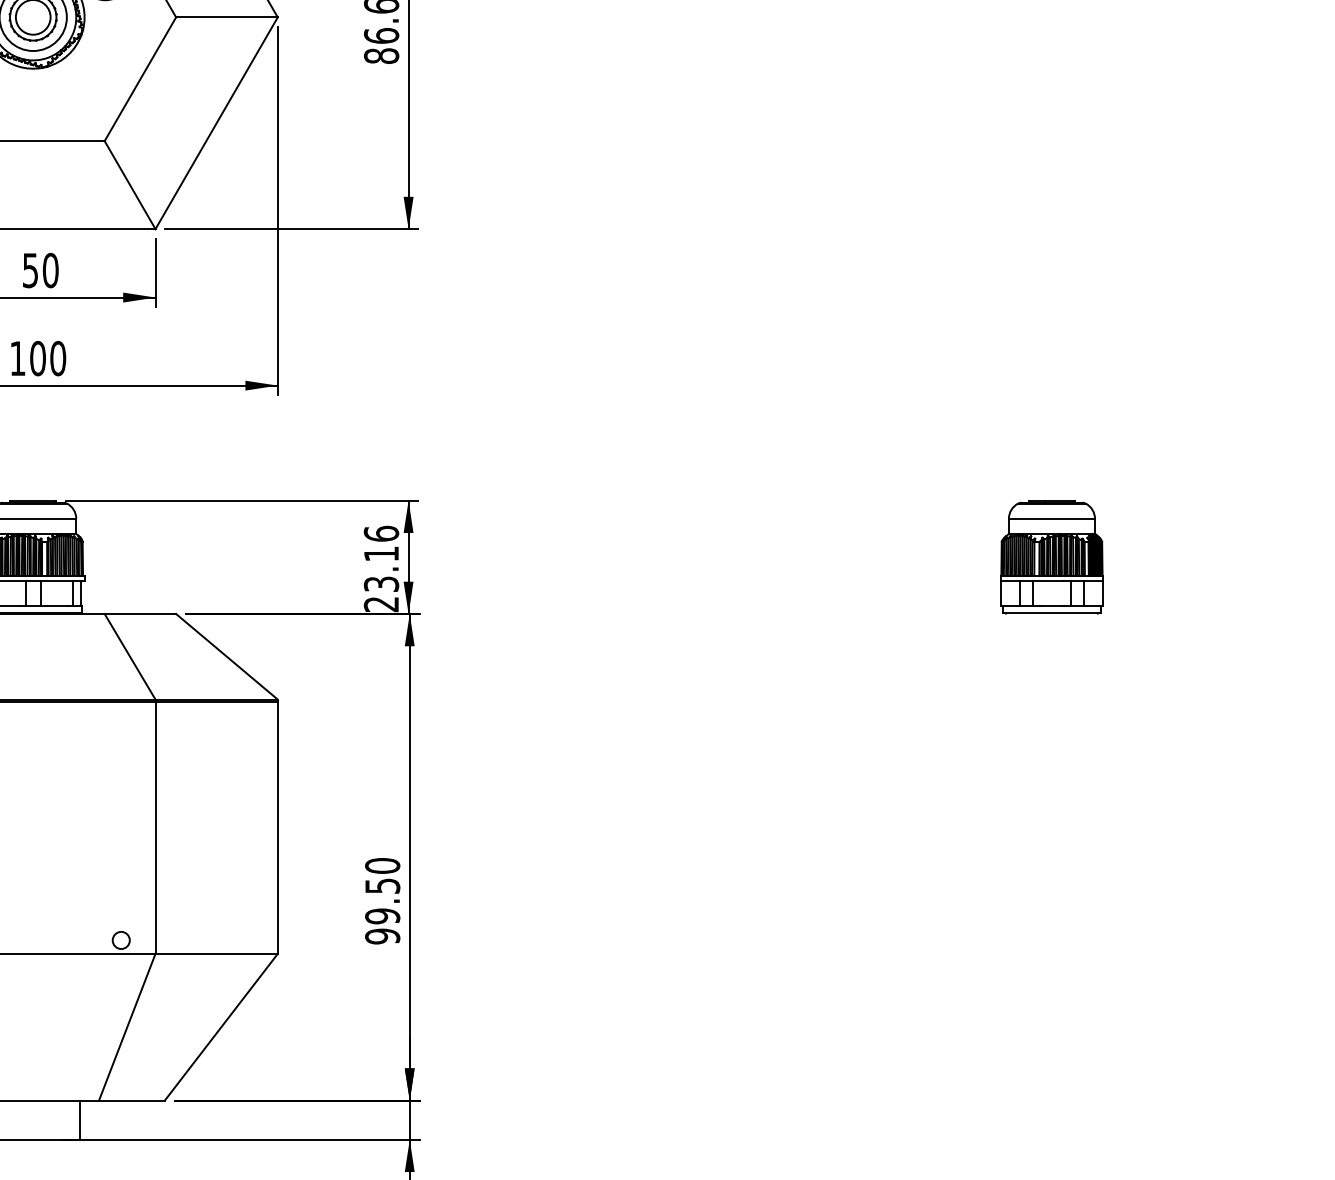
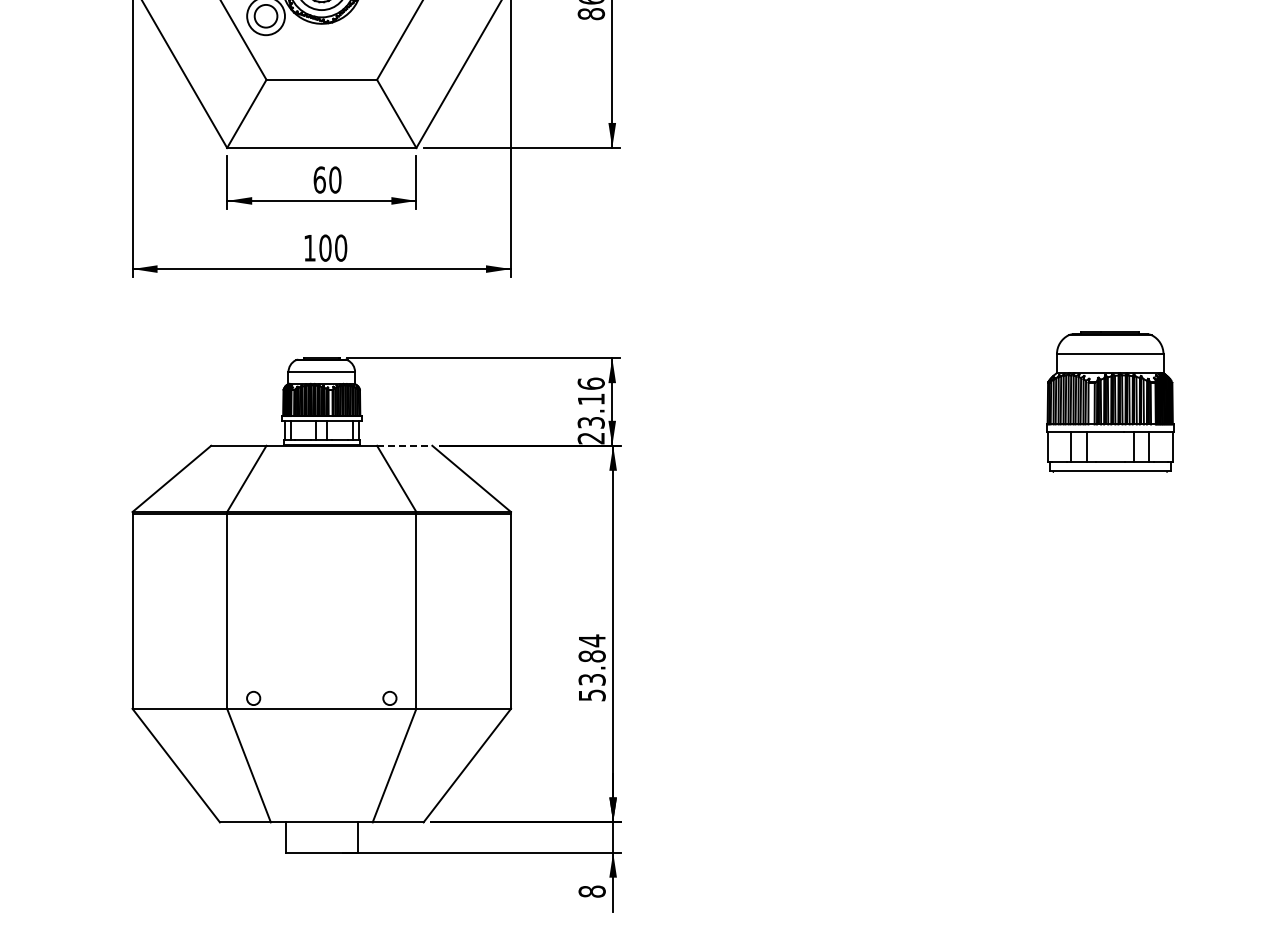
text: (30, 269) -> (319, 179), 50 -> 60
part: (1051, 556) -> (1109, 401), size x1.6
line: (140, 613) -> (404, 445), solid -> dashed
text: (381, 900) -> (591, 667), 99.50 -> 53.84

